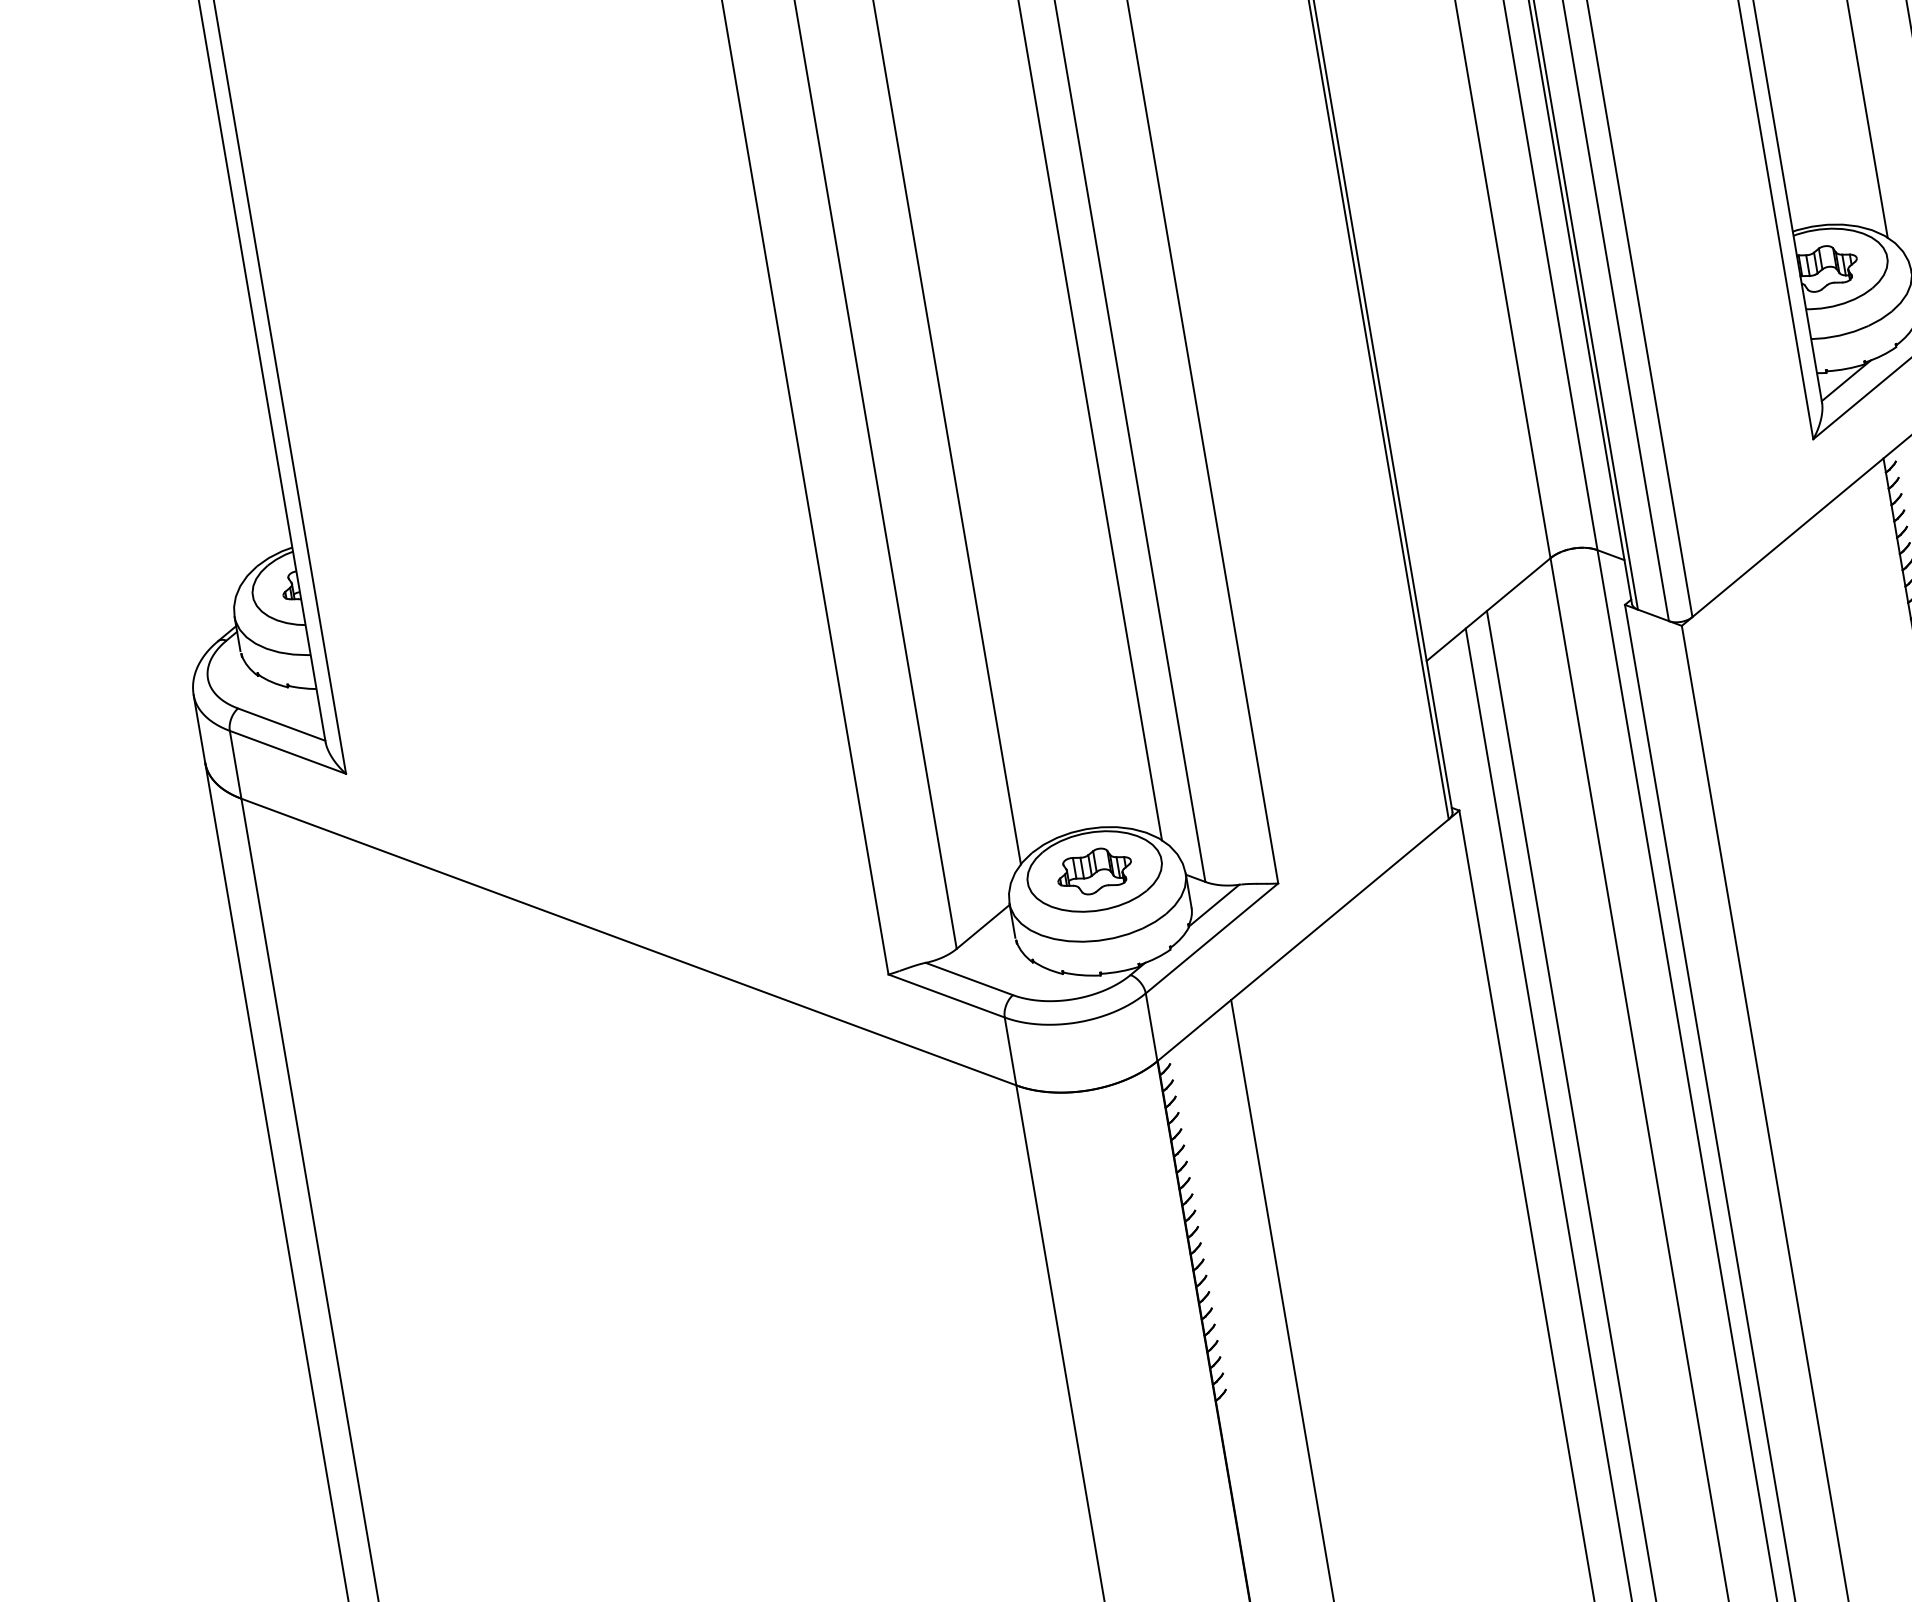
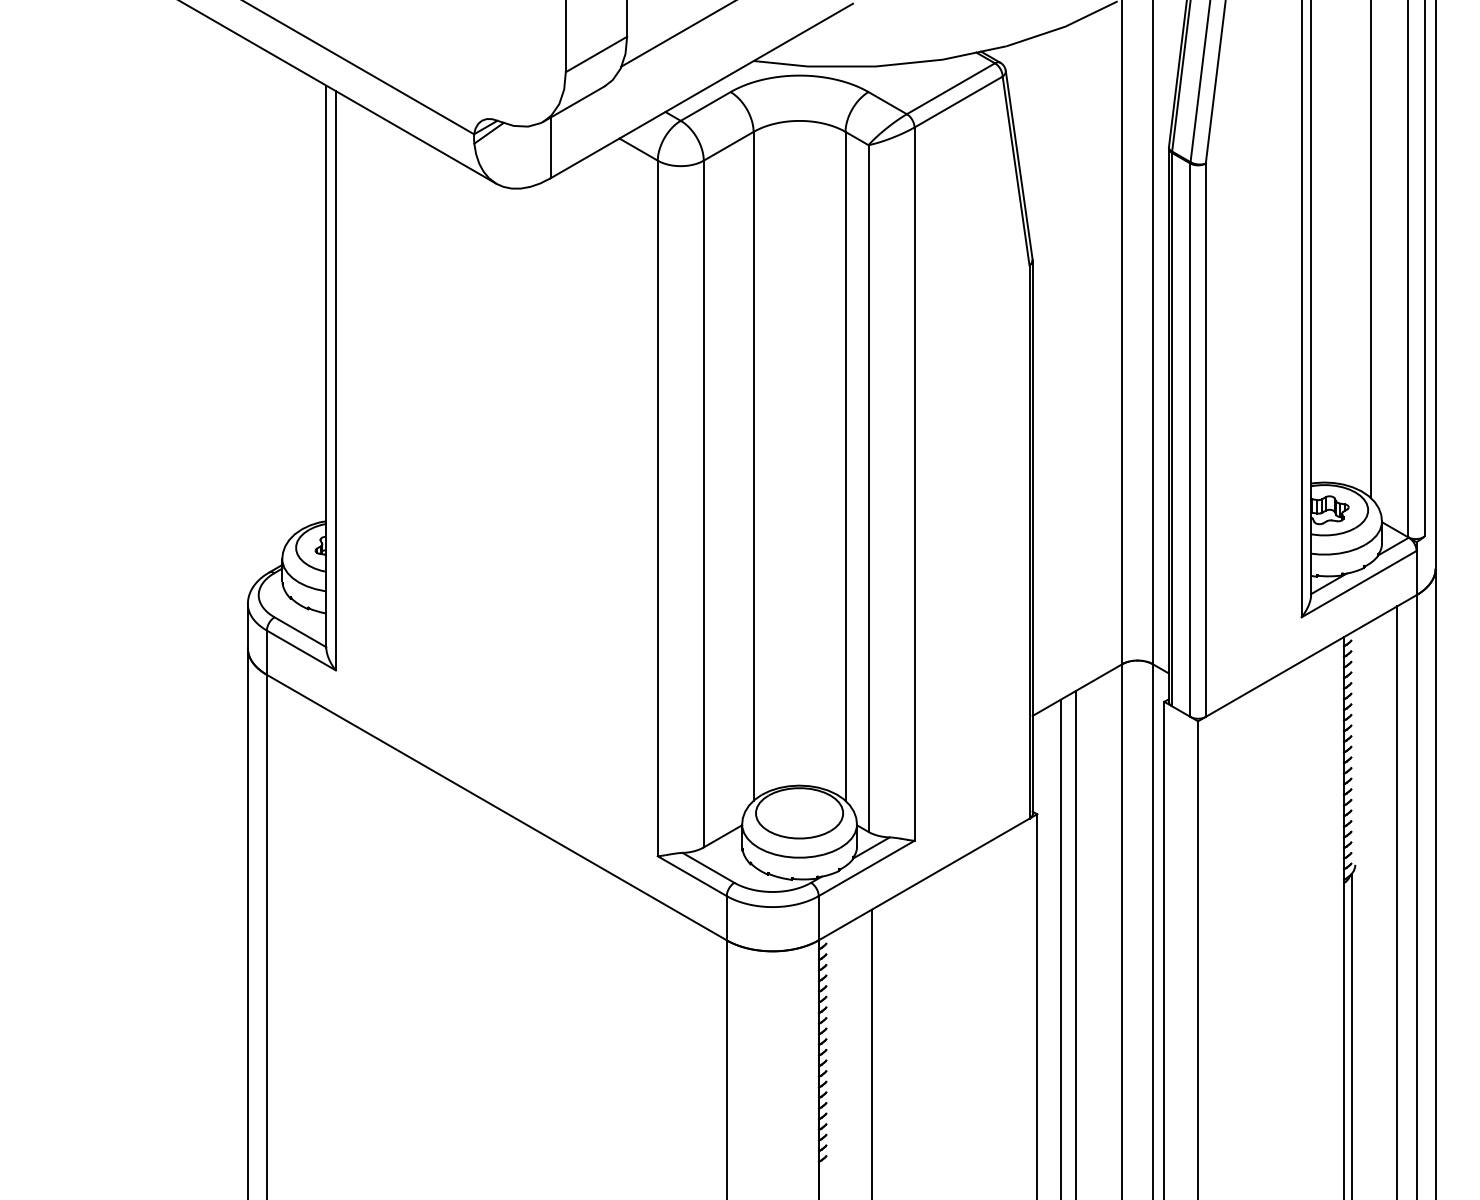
part: (1094, 871) -> (799, 813), removed

